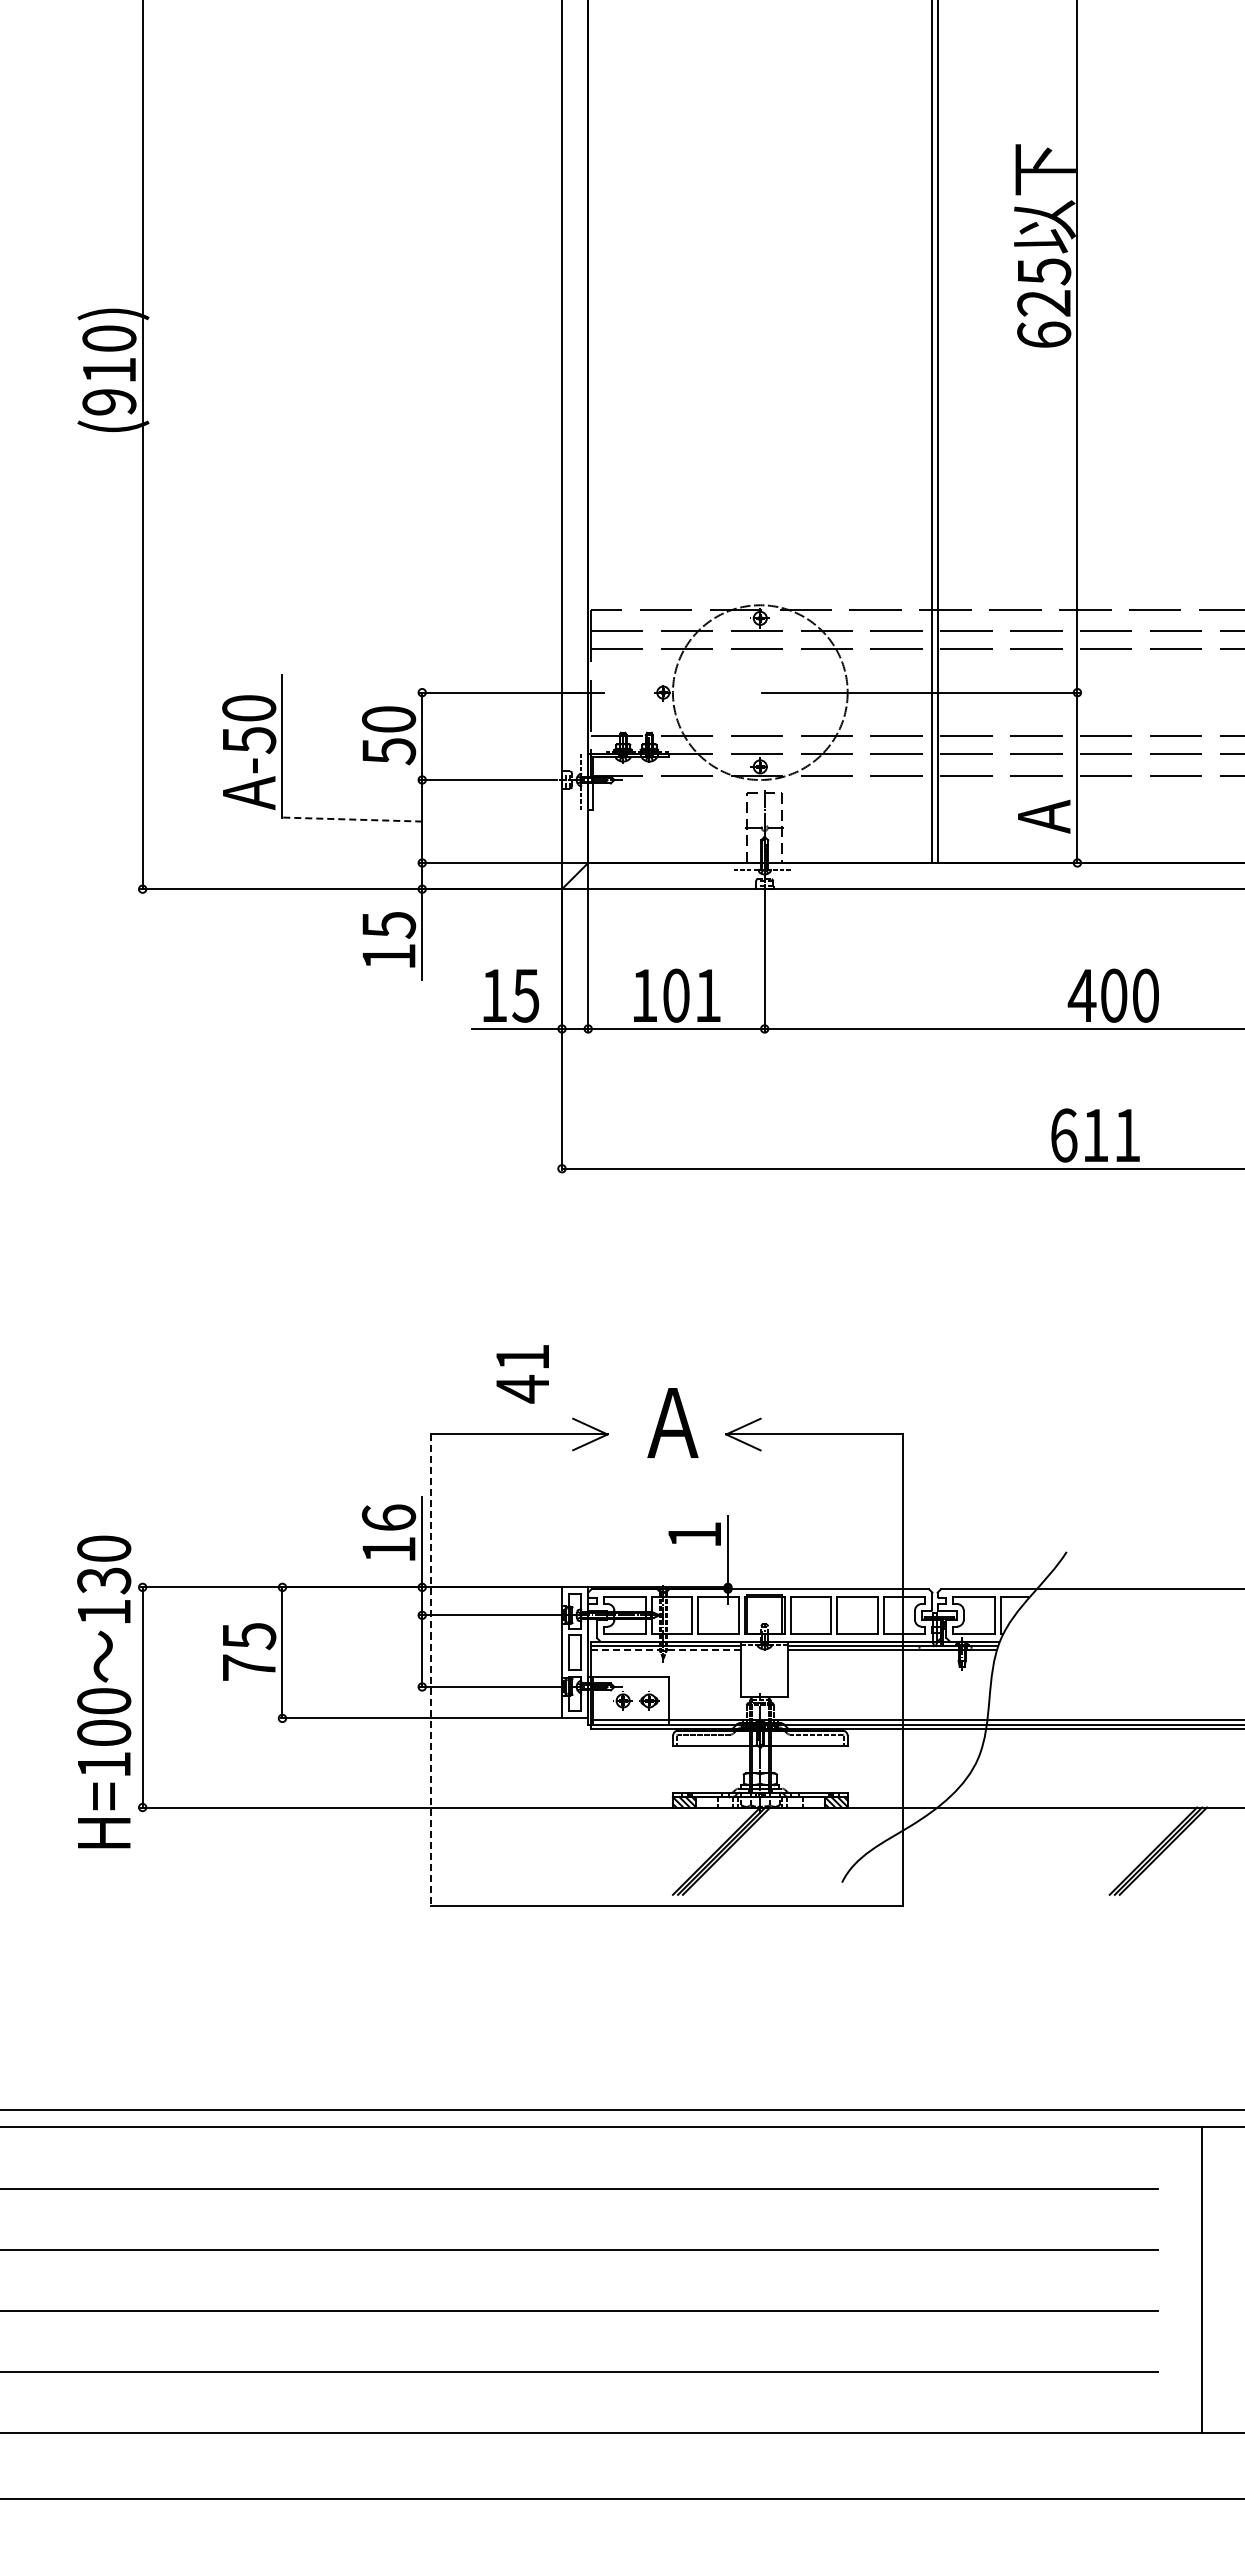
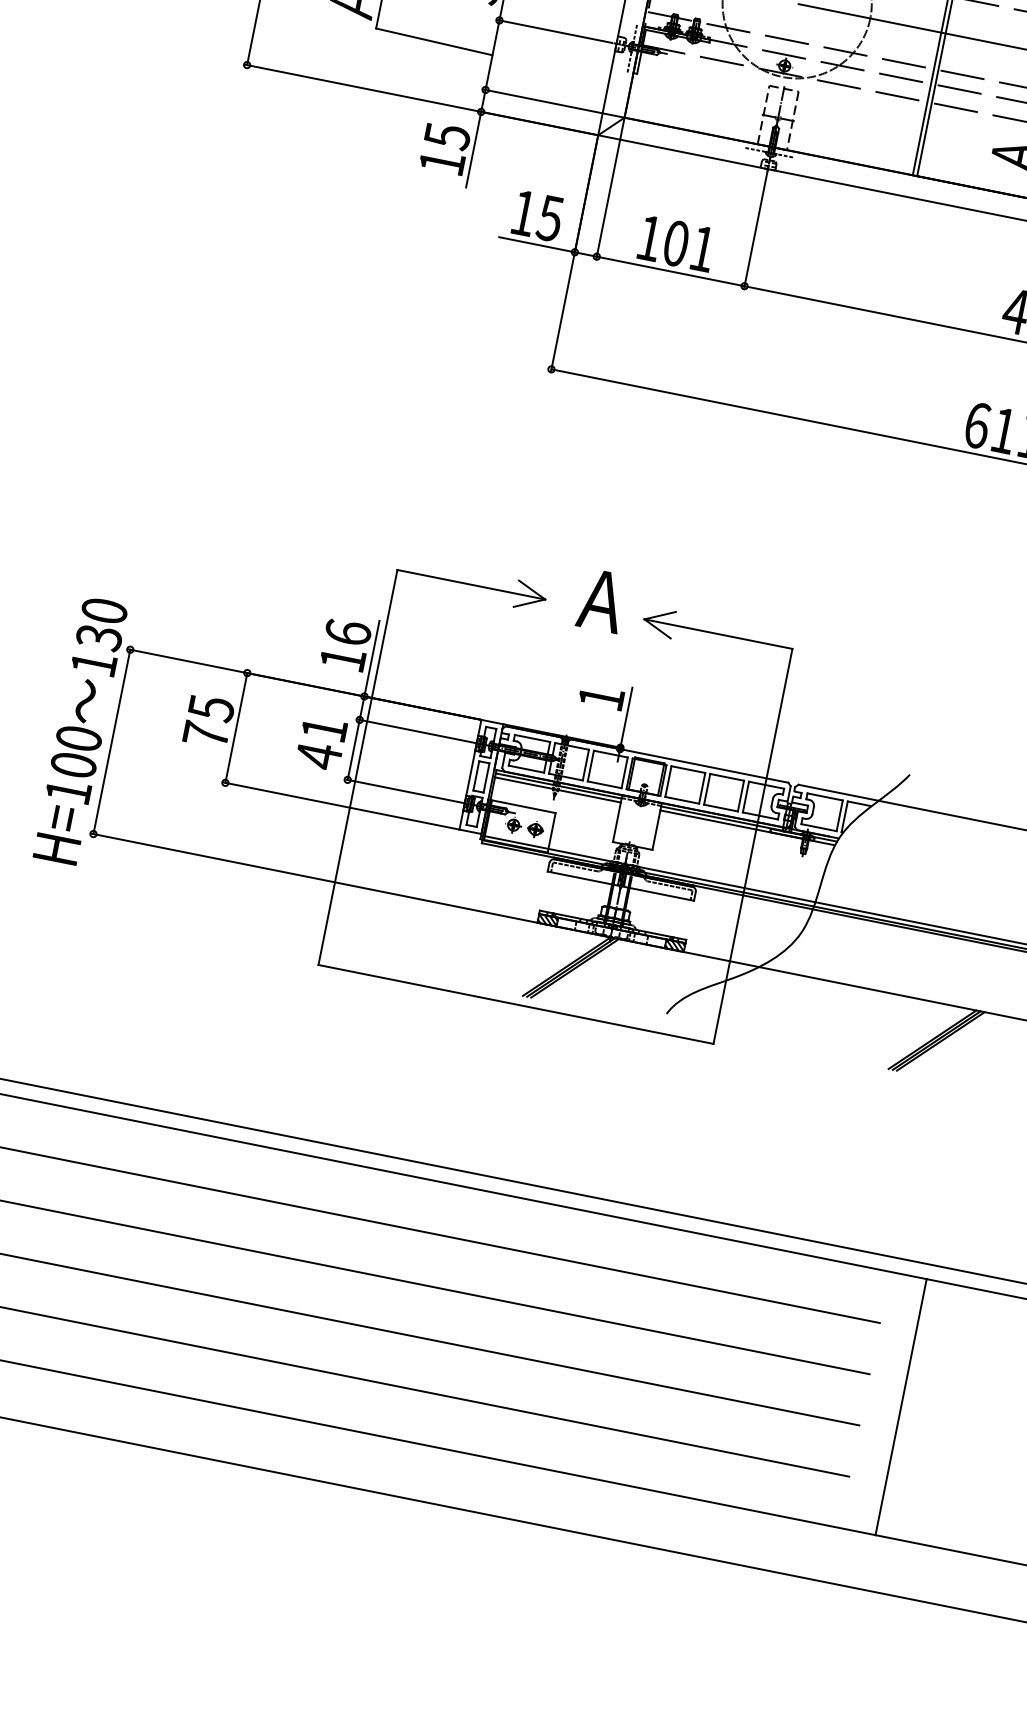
line: (352, 819) -> (434, 41), dashed -> solid
text: (522, 1374) -> (321, 743), moved
line: (666, 1650) -> (558, 790), dashed -> solid
line: (431, 1670) -> (358, 767), dashed -> solid

